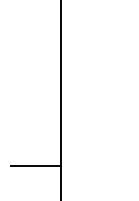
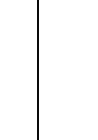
line: (36, 166) -> (23, 129), removed

